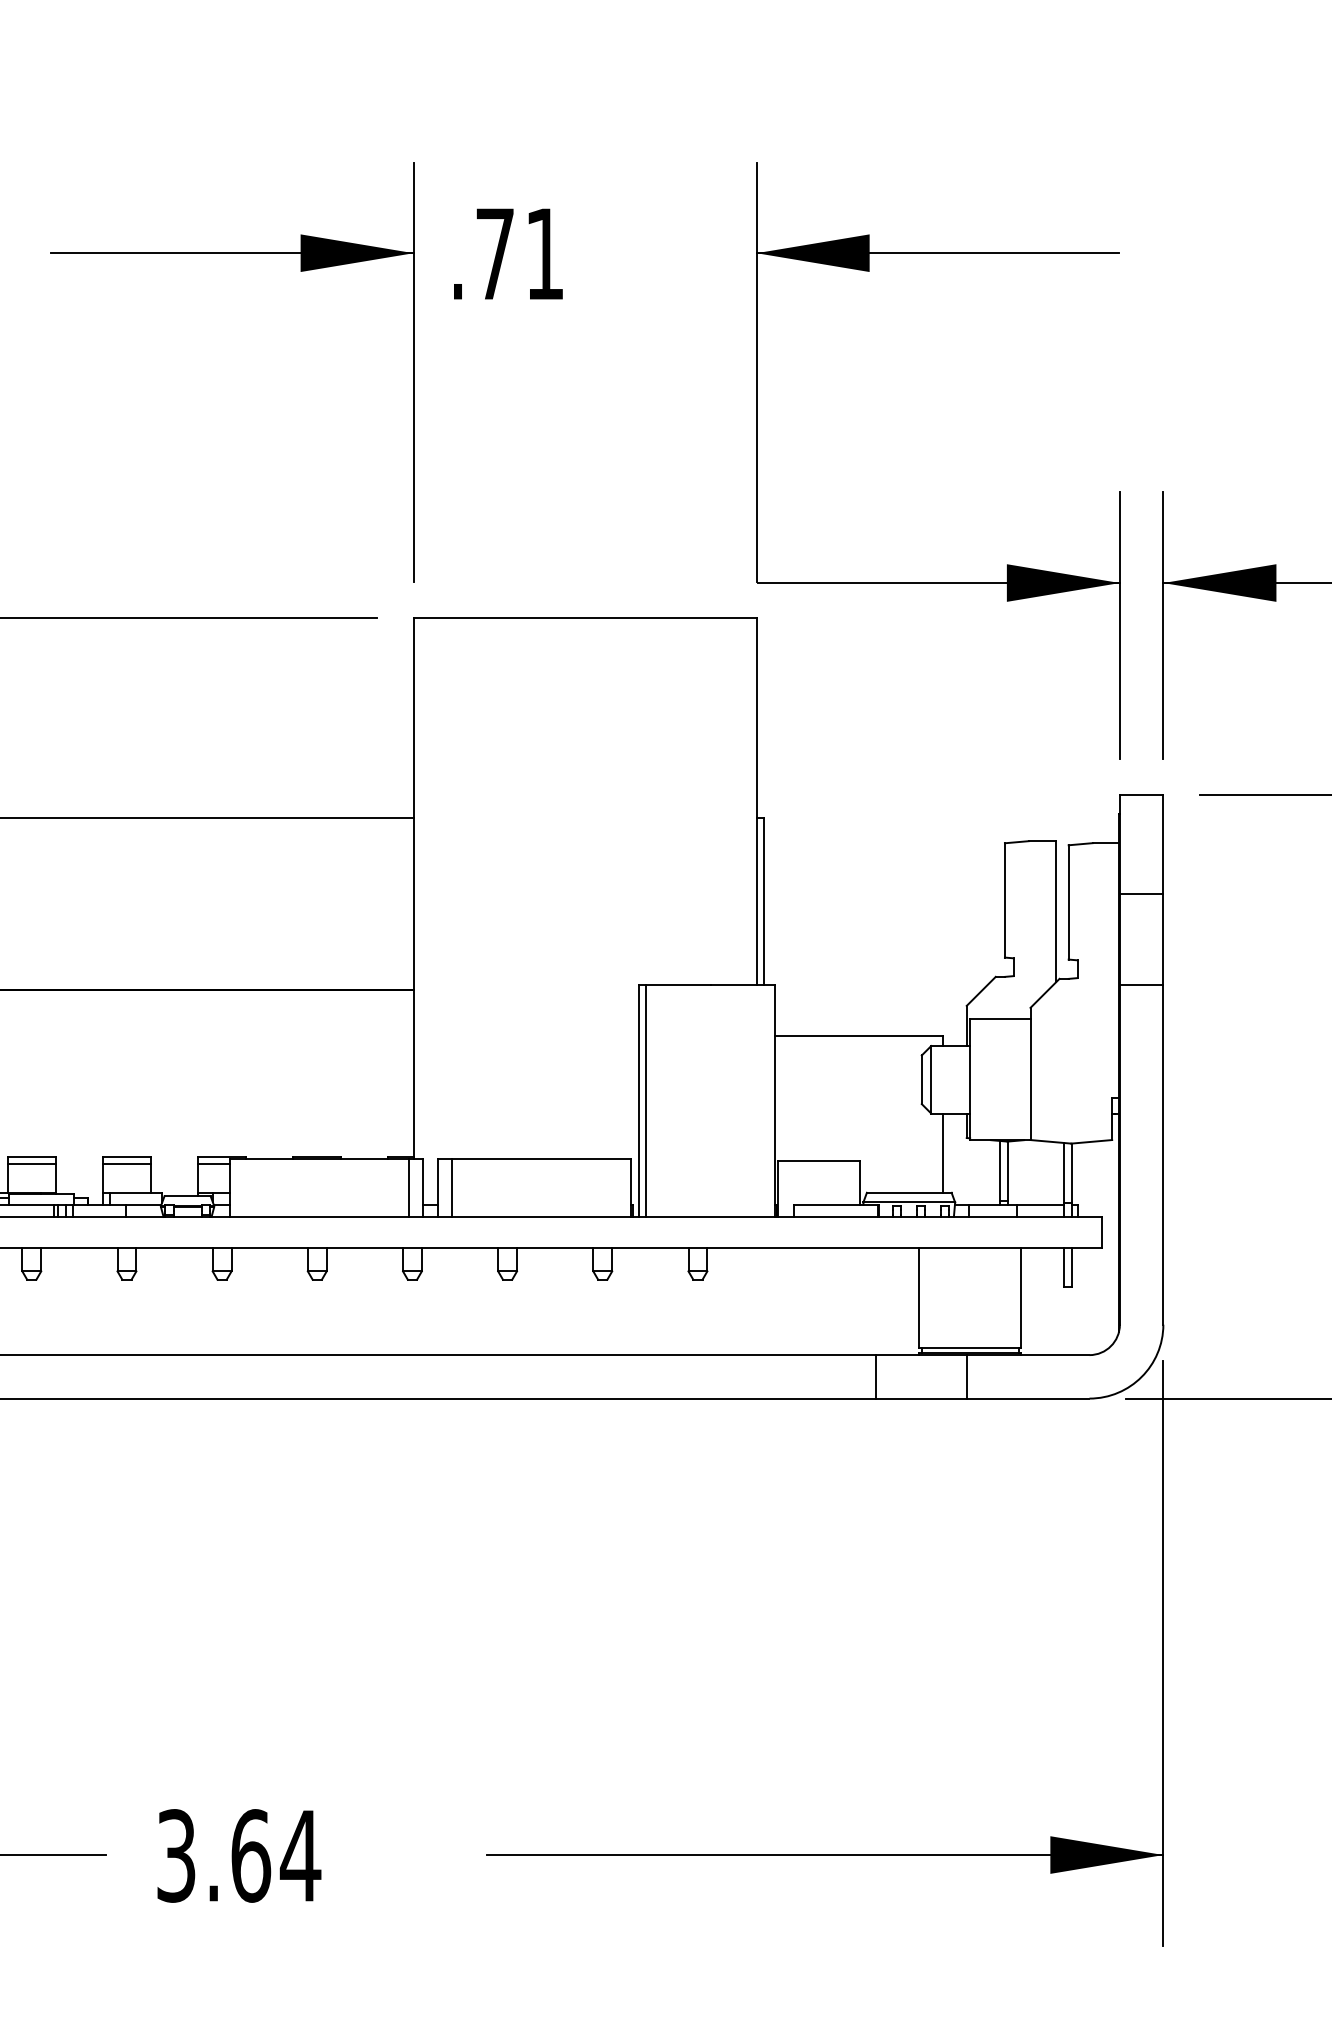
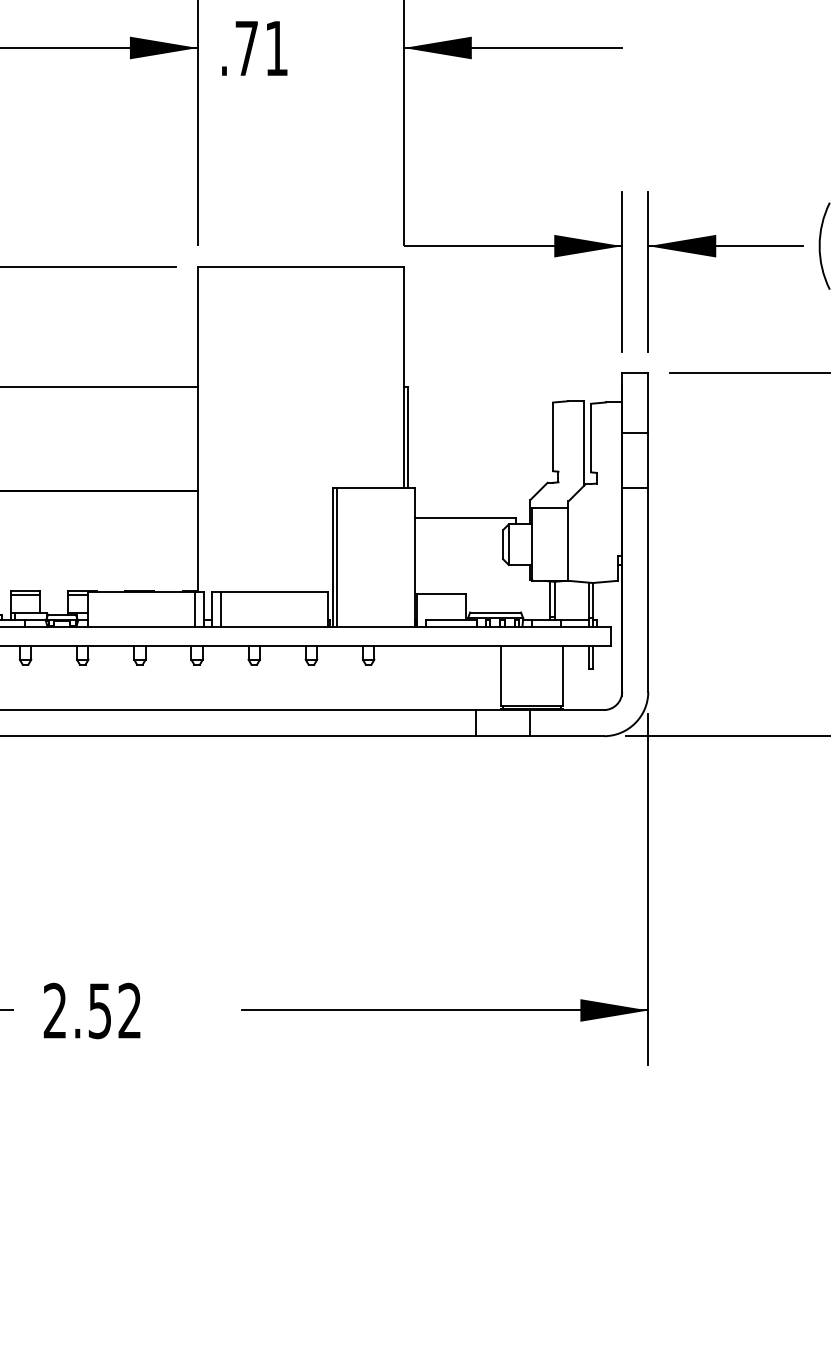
line: (942, 1152) -> (515, 588), removed
text: (238, 1855) -> (92, 1010), 3.64 -> 2.52

